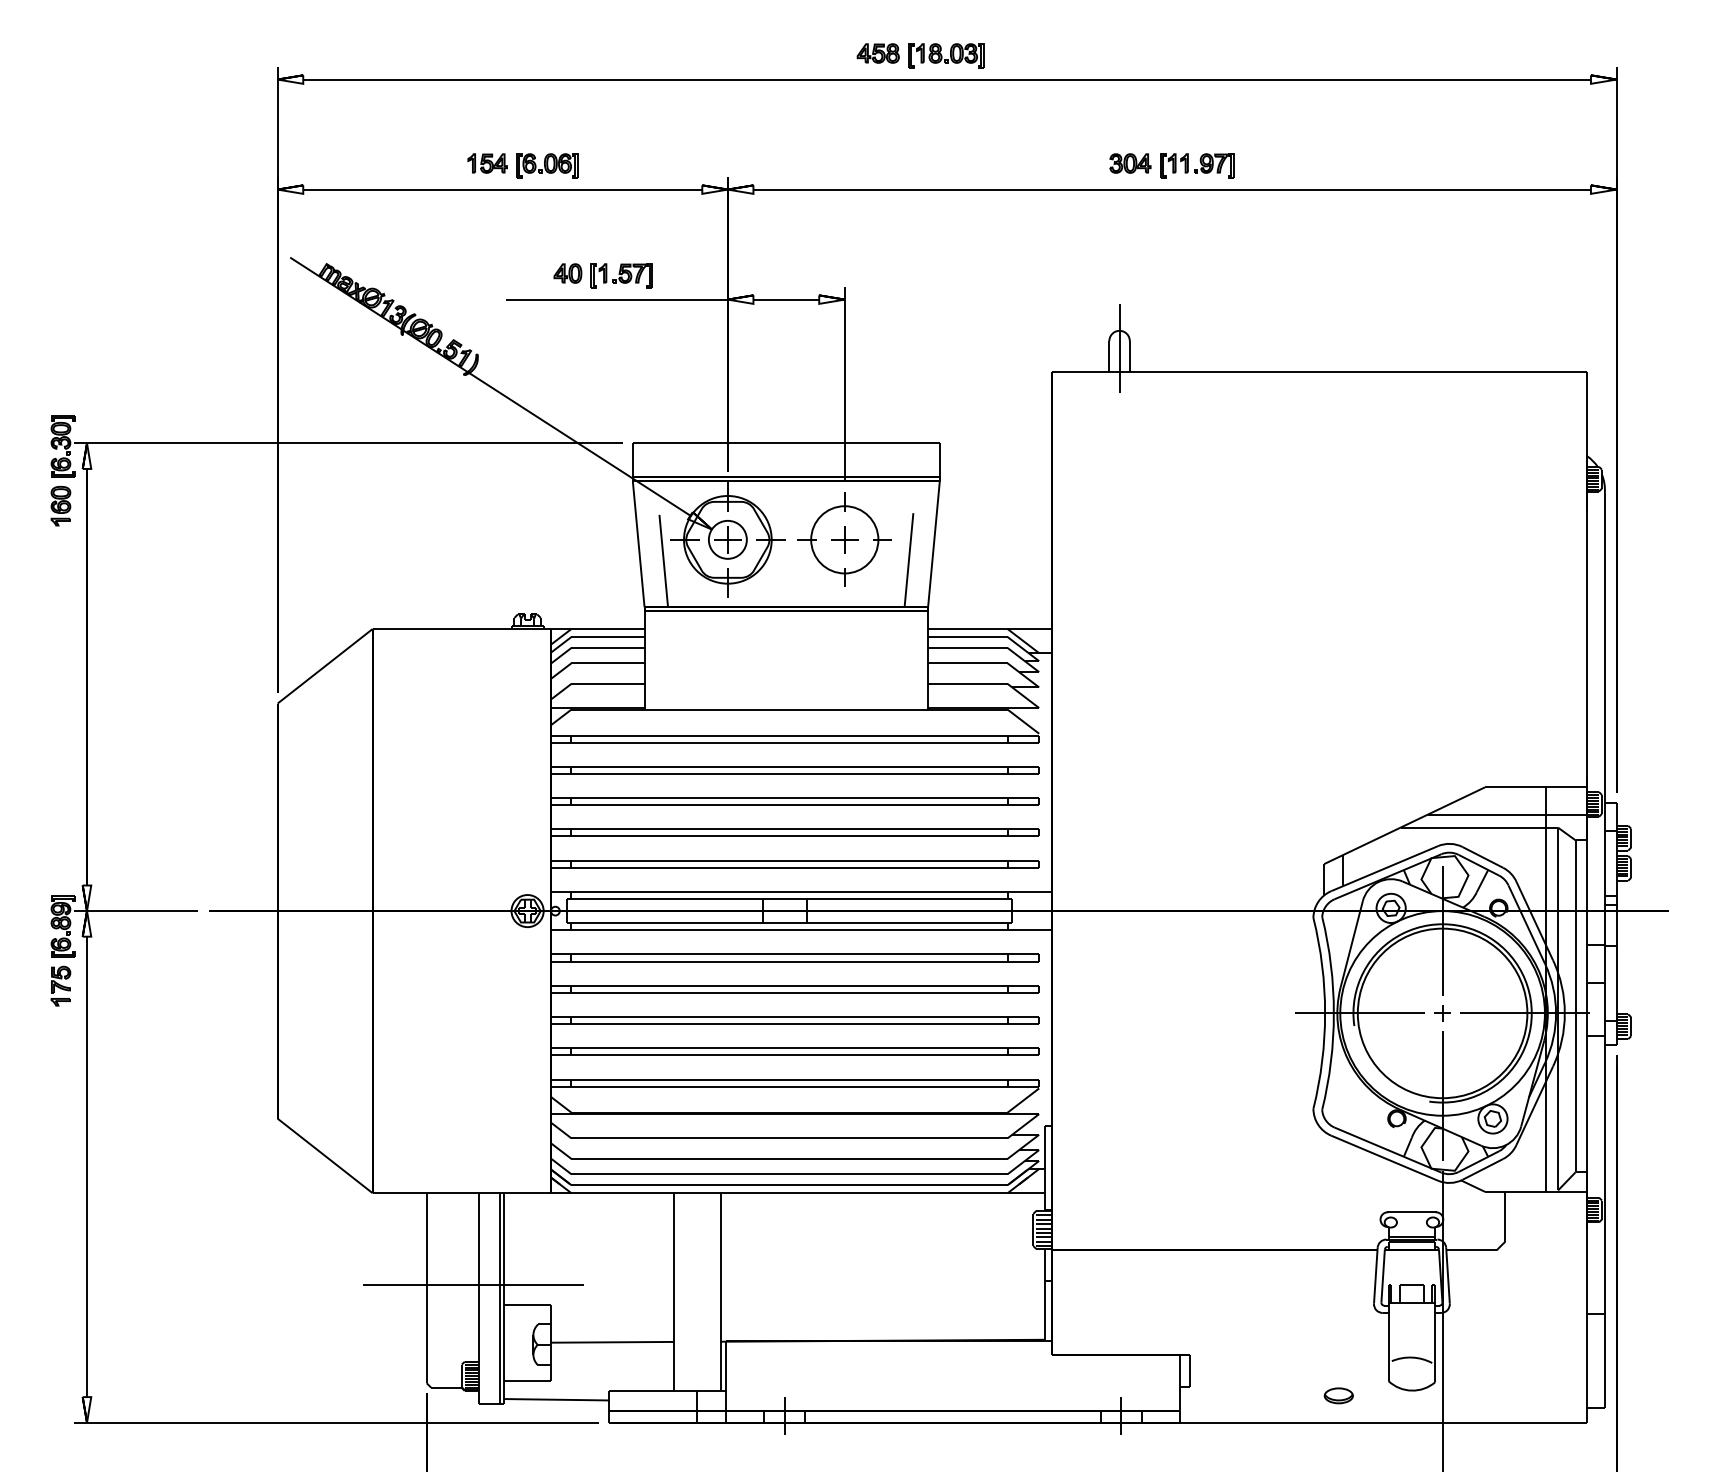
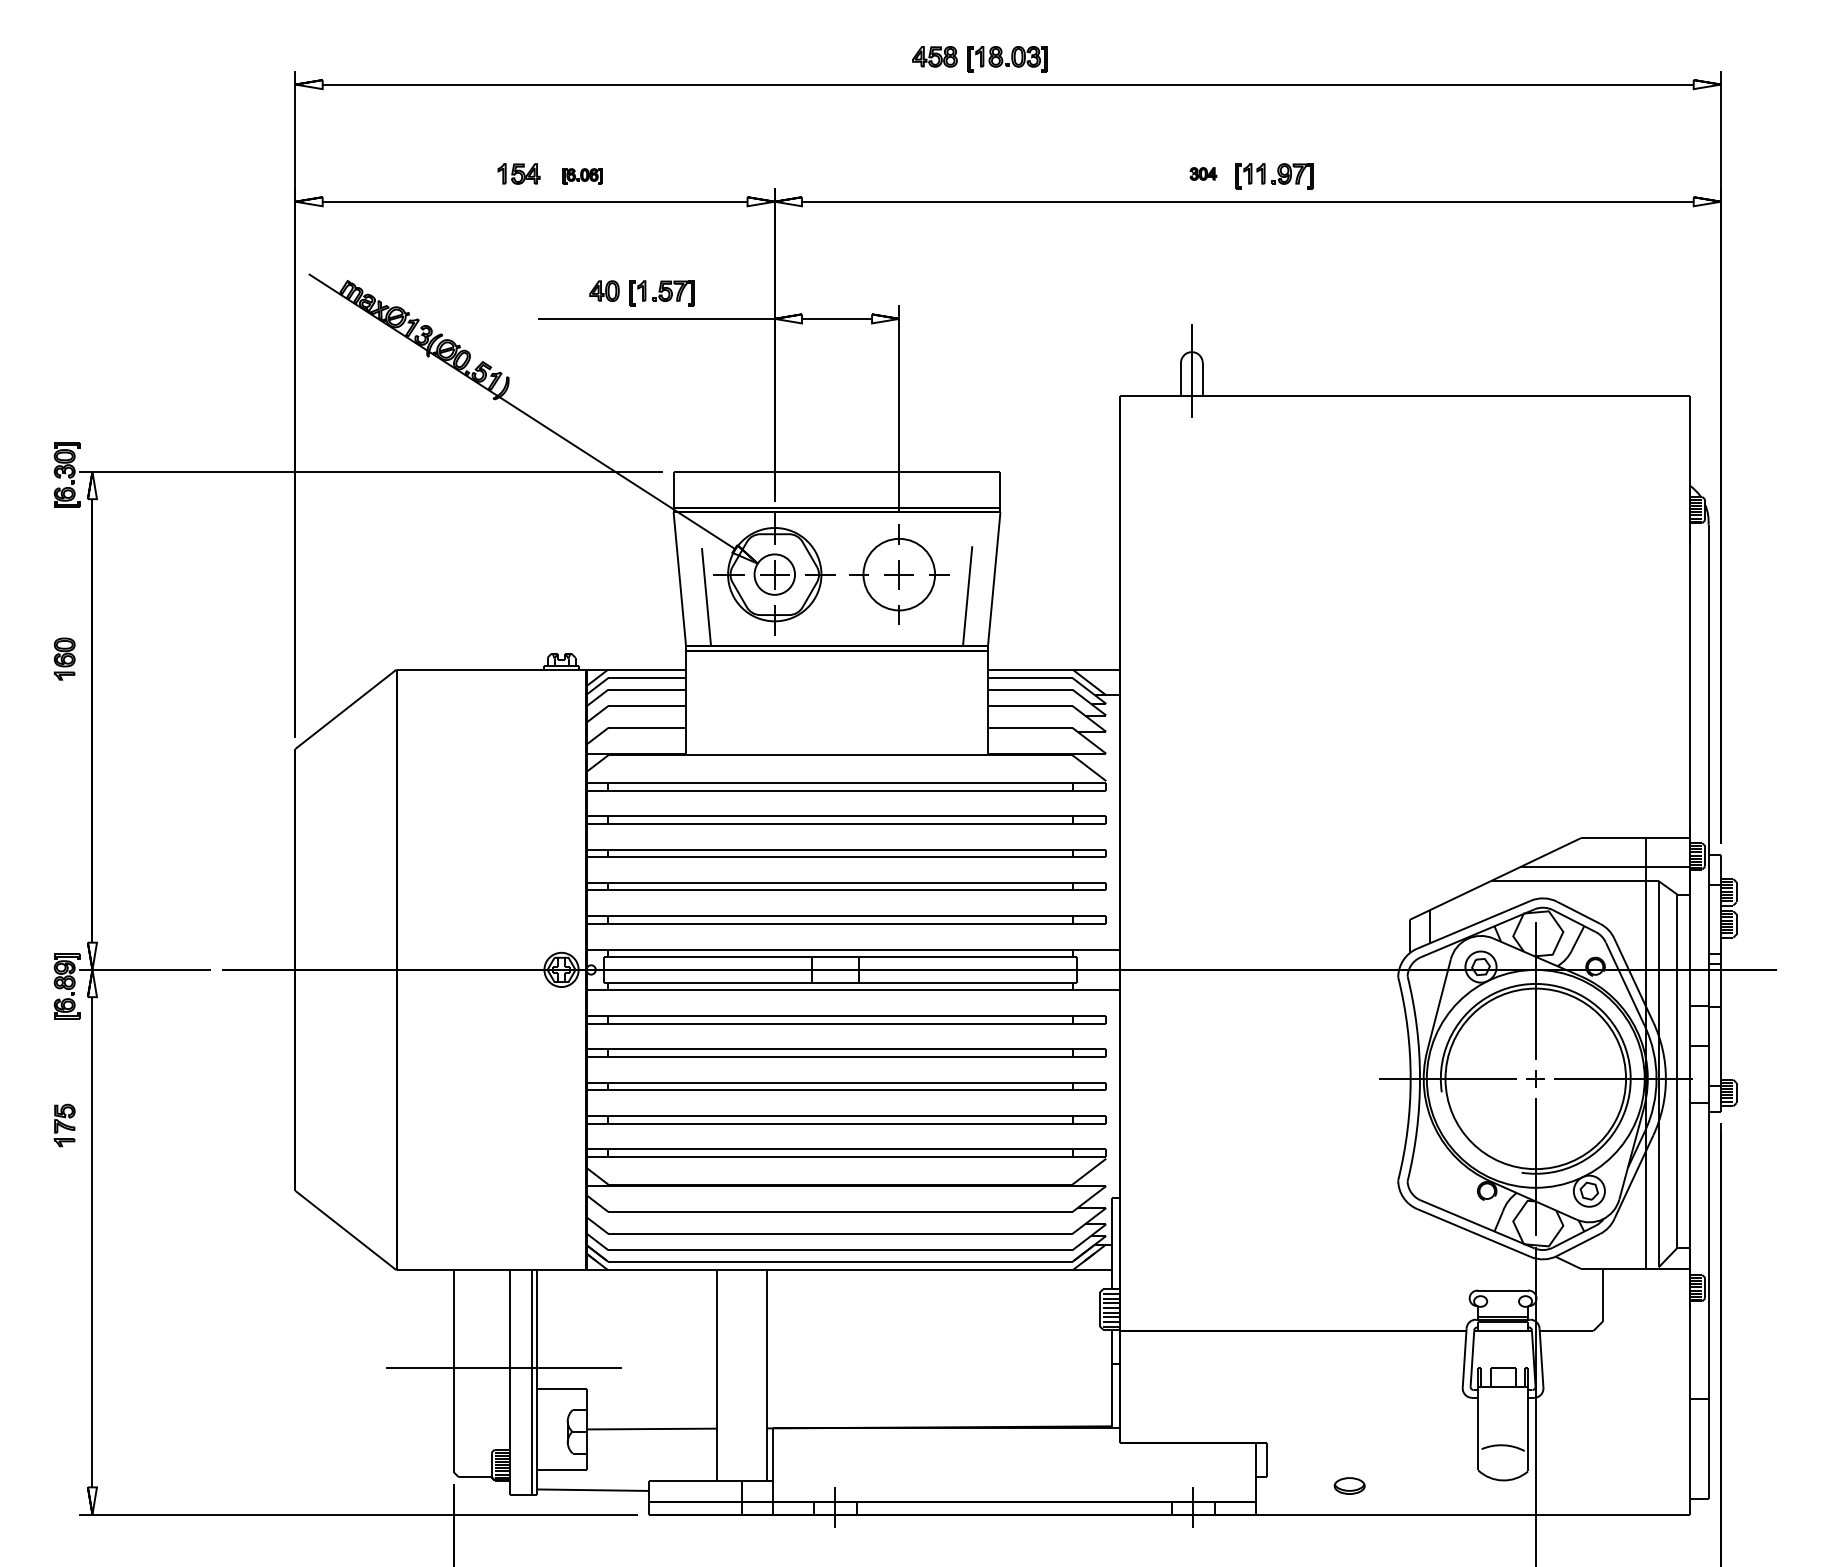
part: (1130, 163) -> (1203, 173), size x0.6
part: (547, 165) -> (582, 176), size x0.6
part: (60, 505) -> (64, 658), moved
part: (60, 985) -> (64, 1124), moved
part: (1338, 1395) -> (1349, 1485), moved

